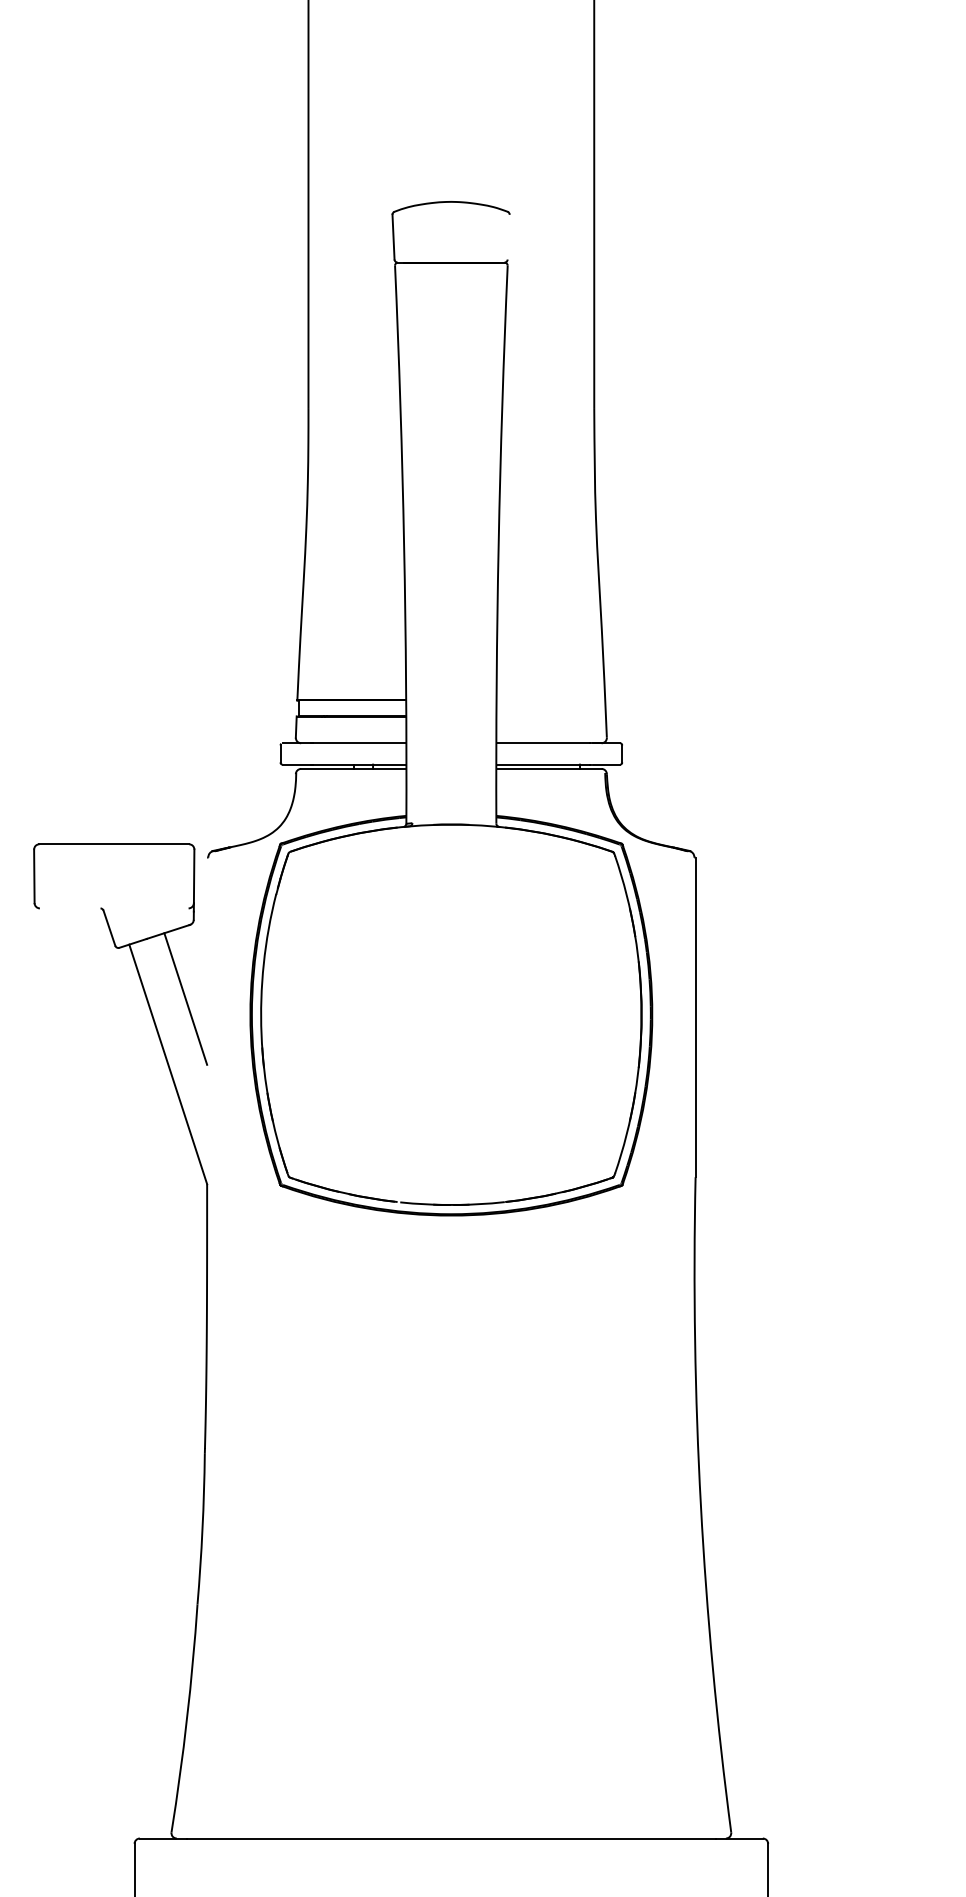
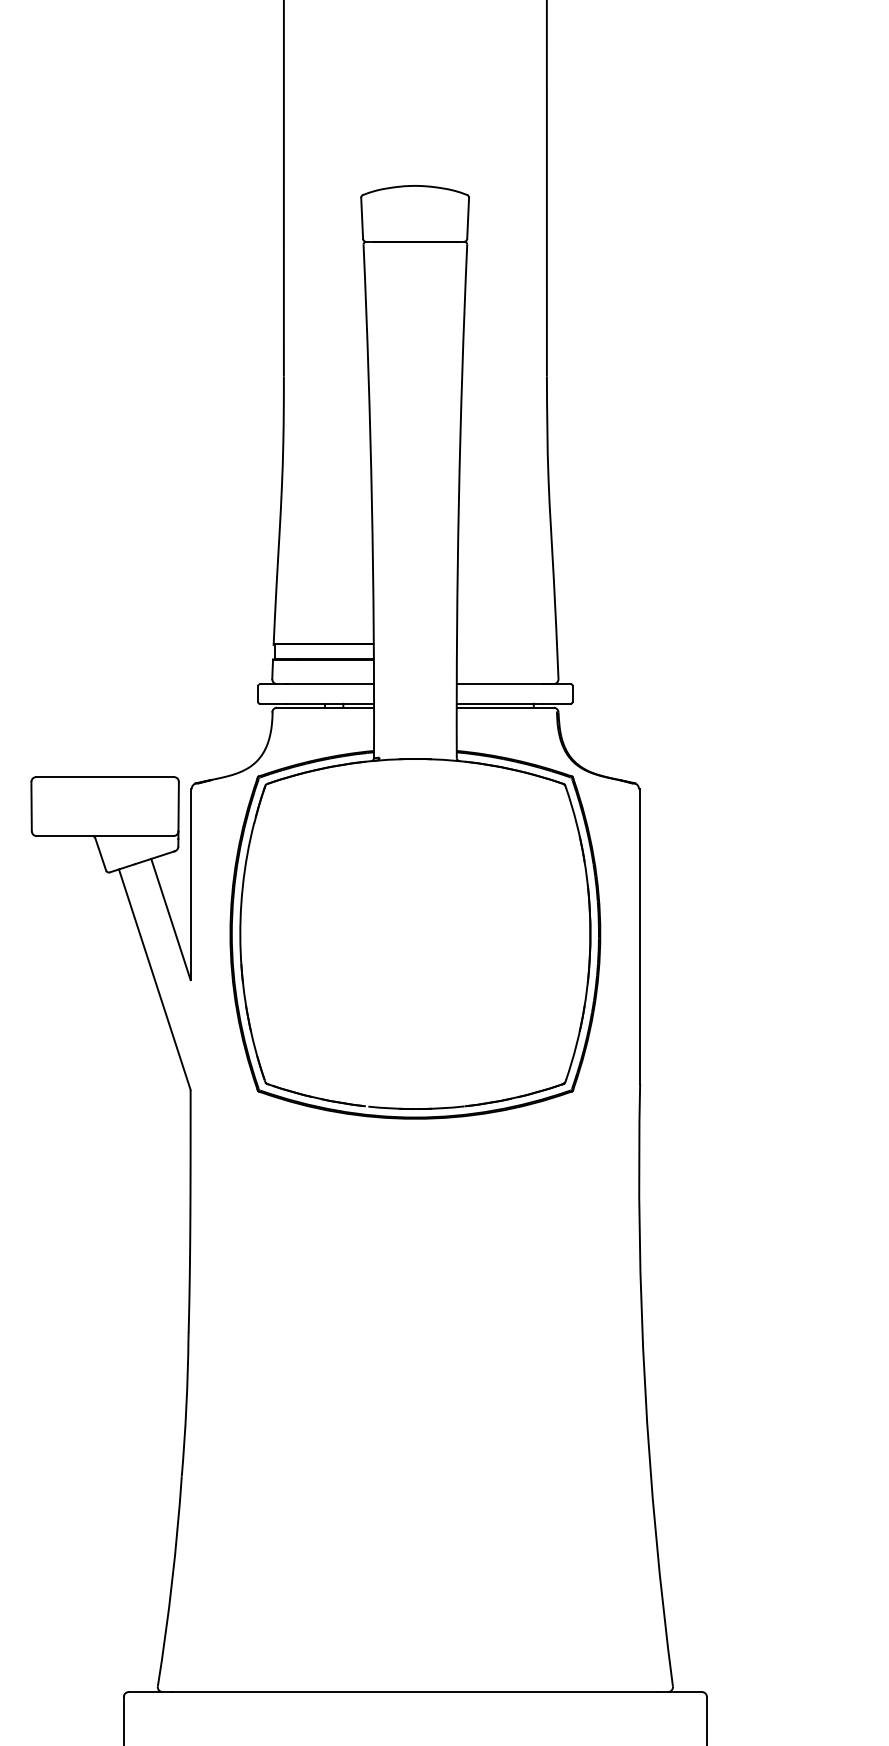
line: (508, 236) -> (467, 217), added
line: (113, 908) -> (104, 836), added
line: (207, 960) -> (190, 884), added

